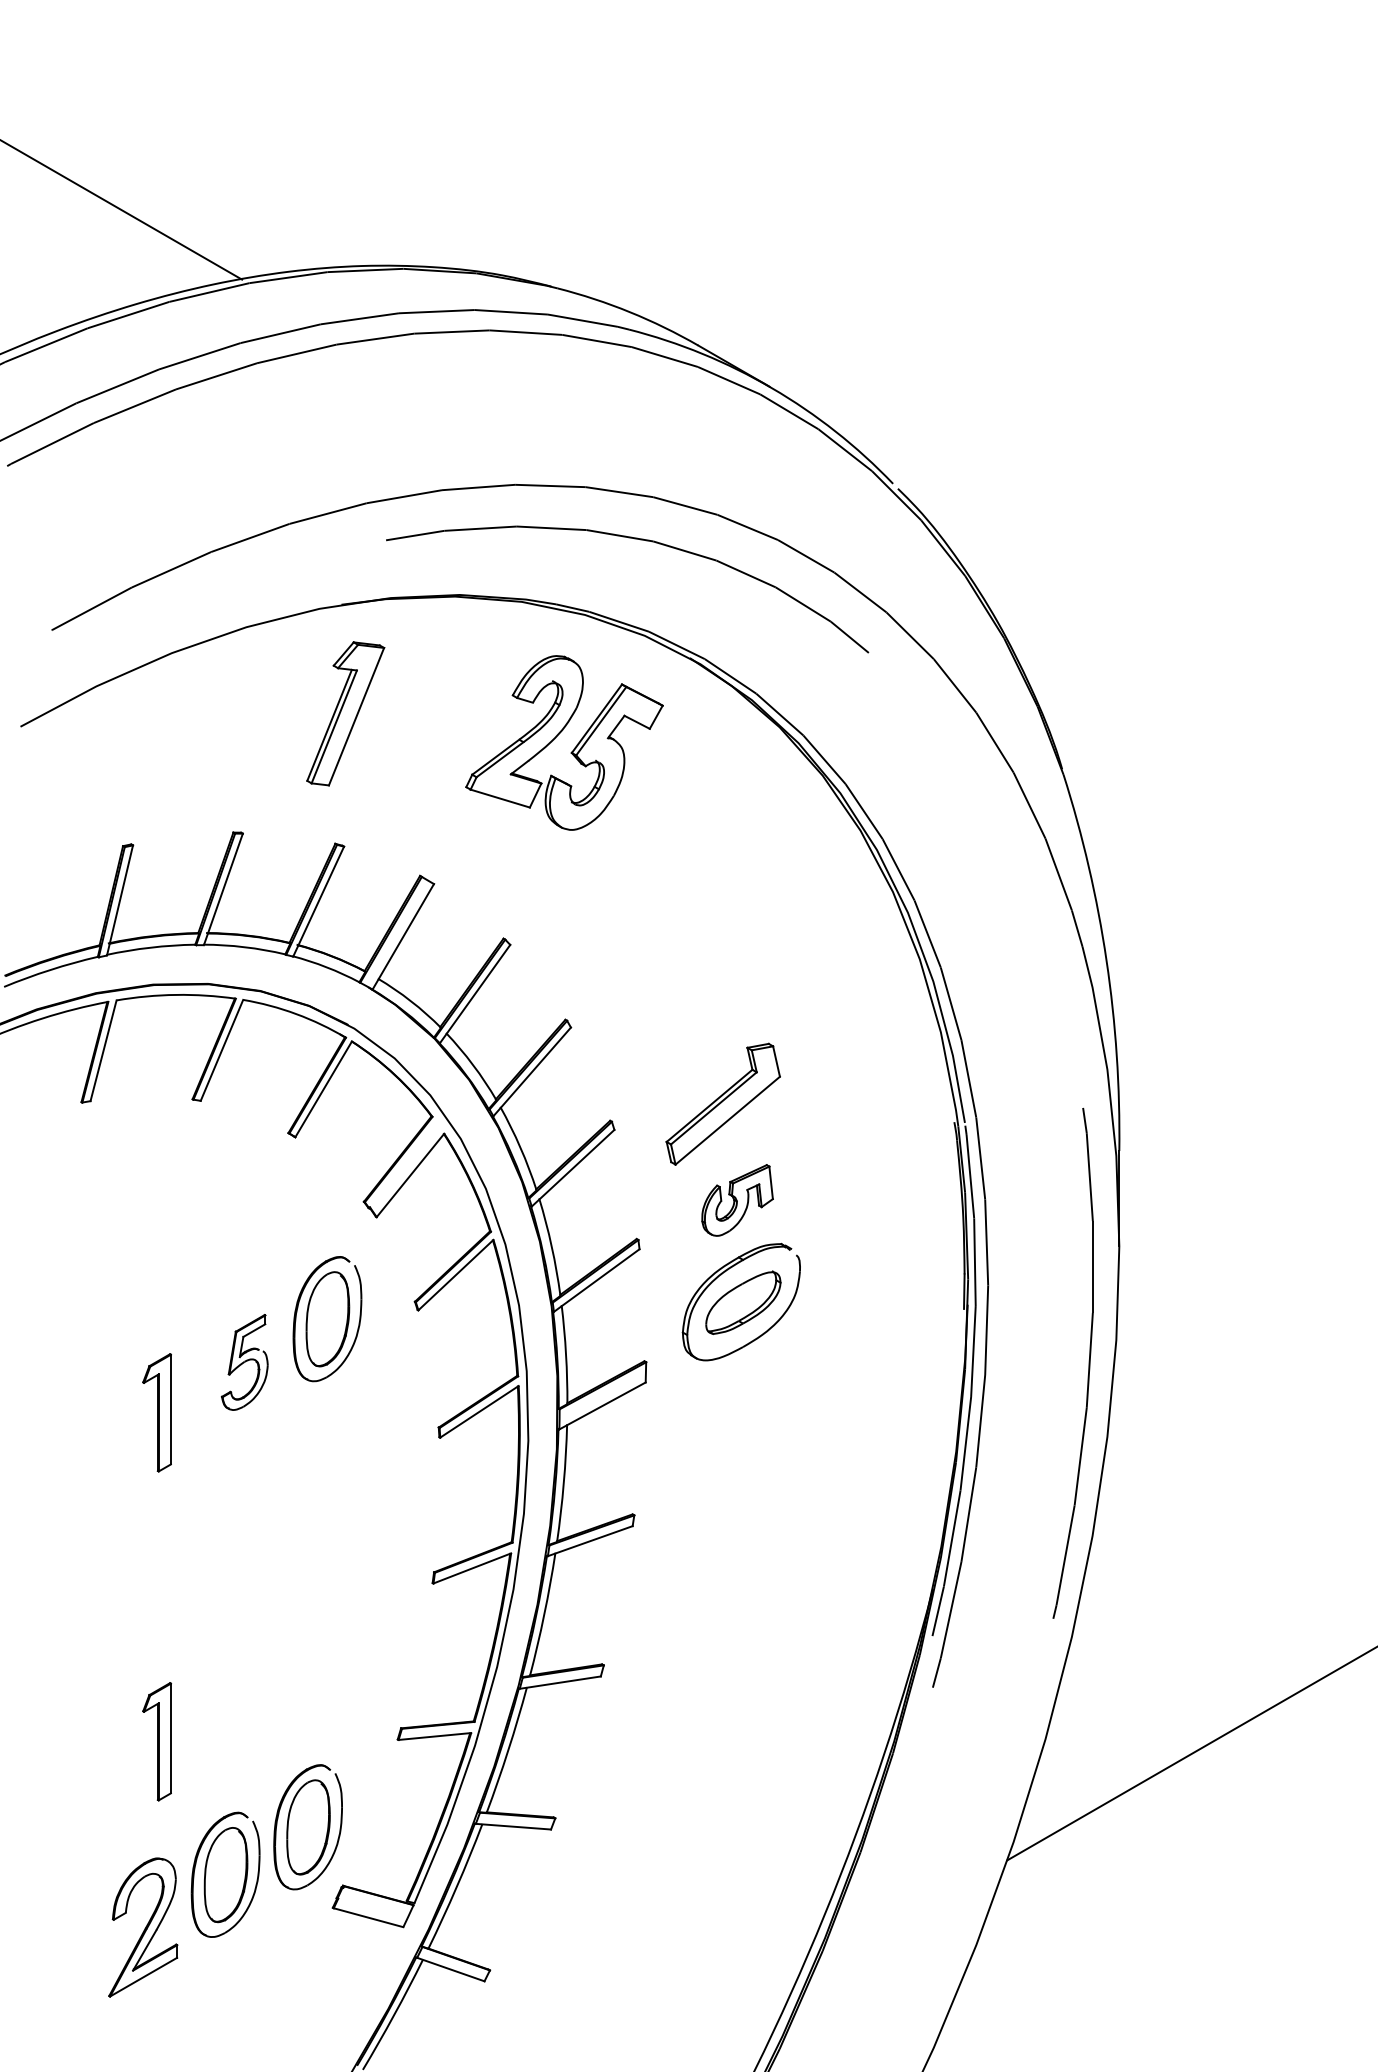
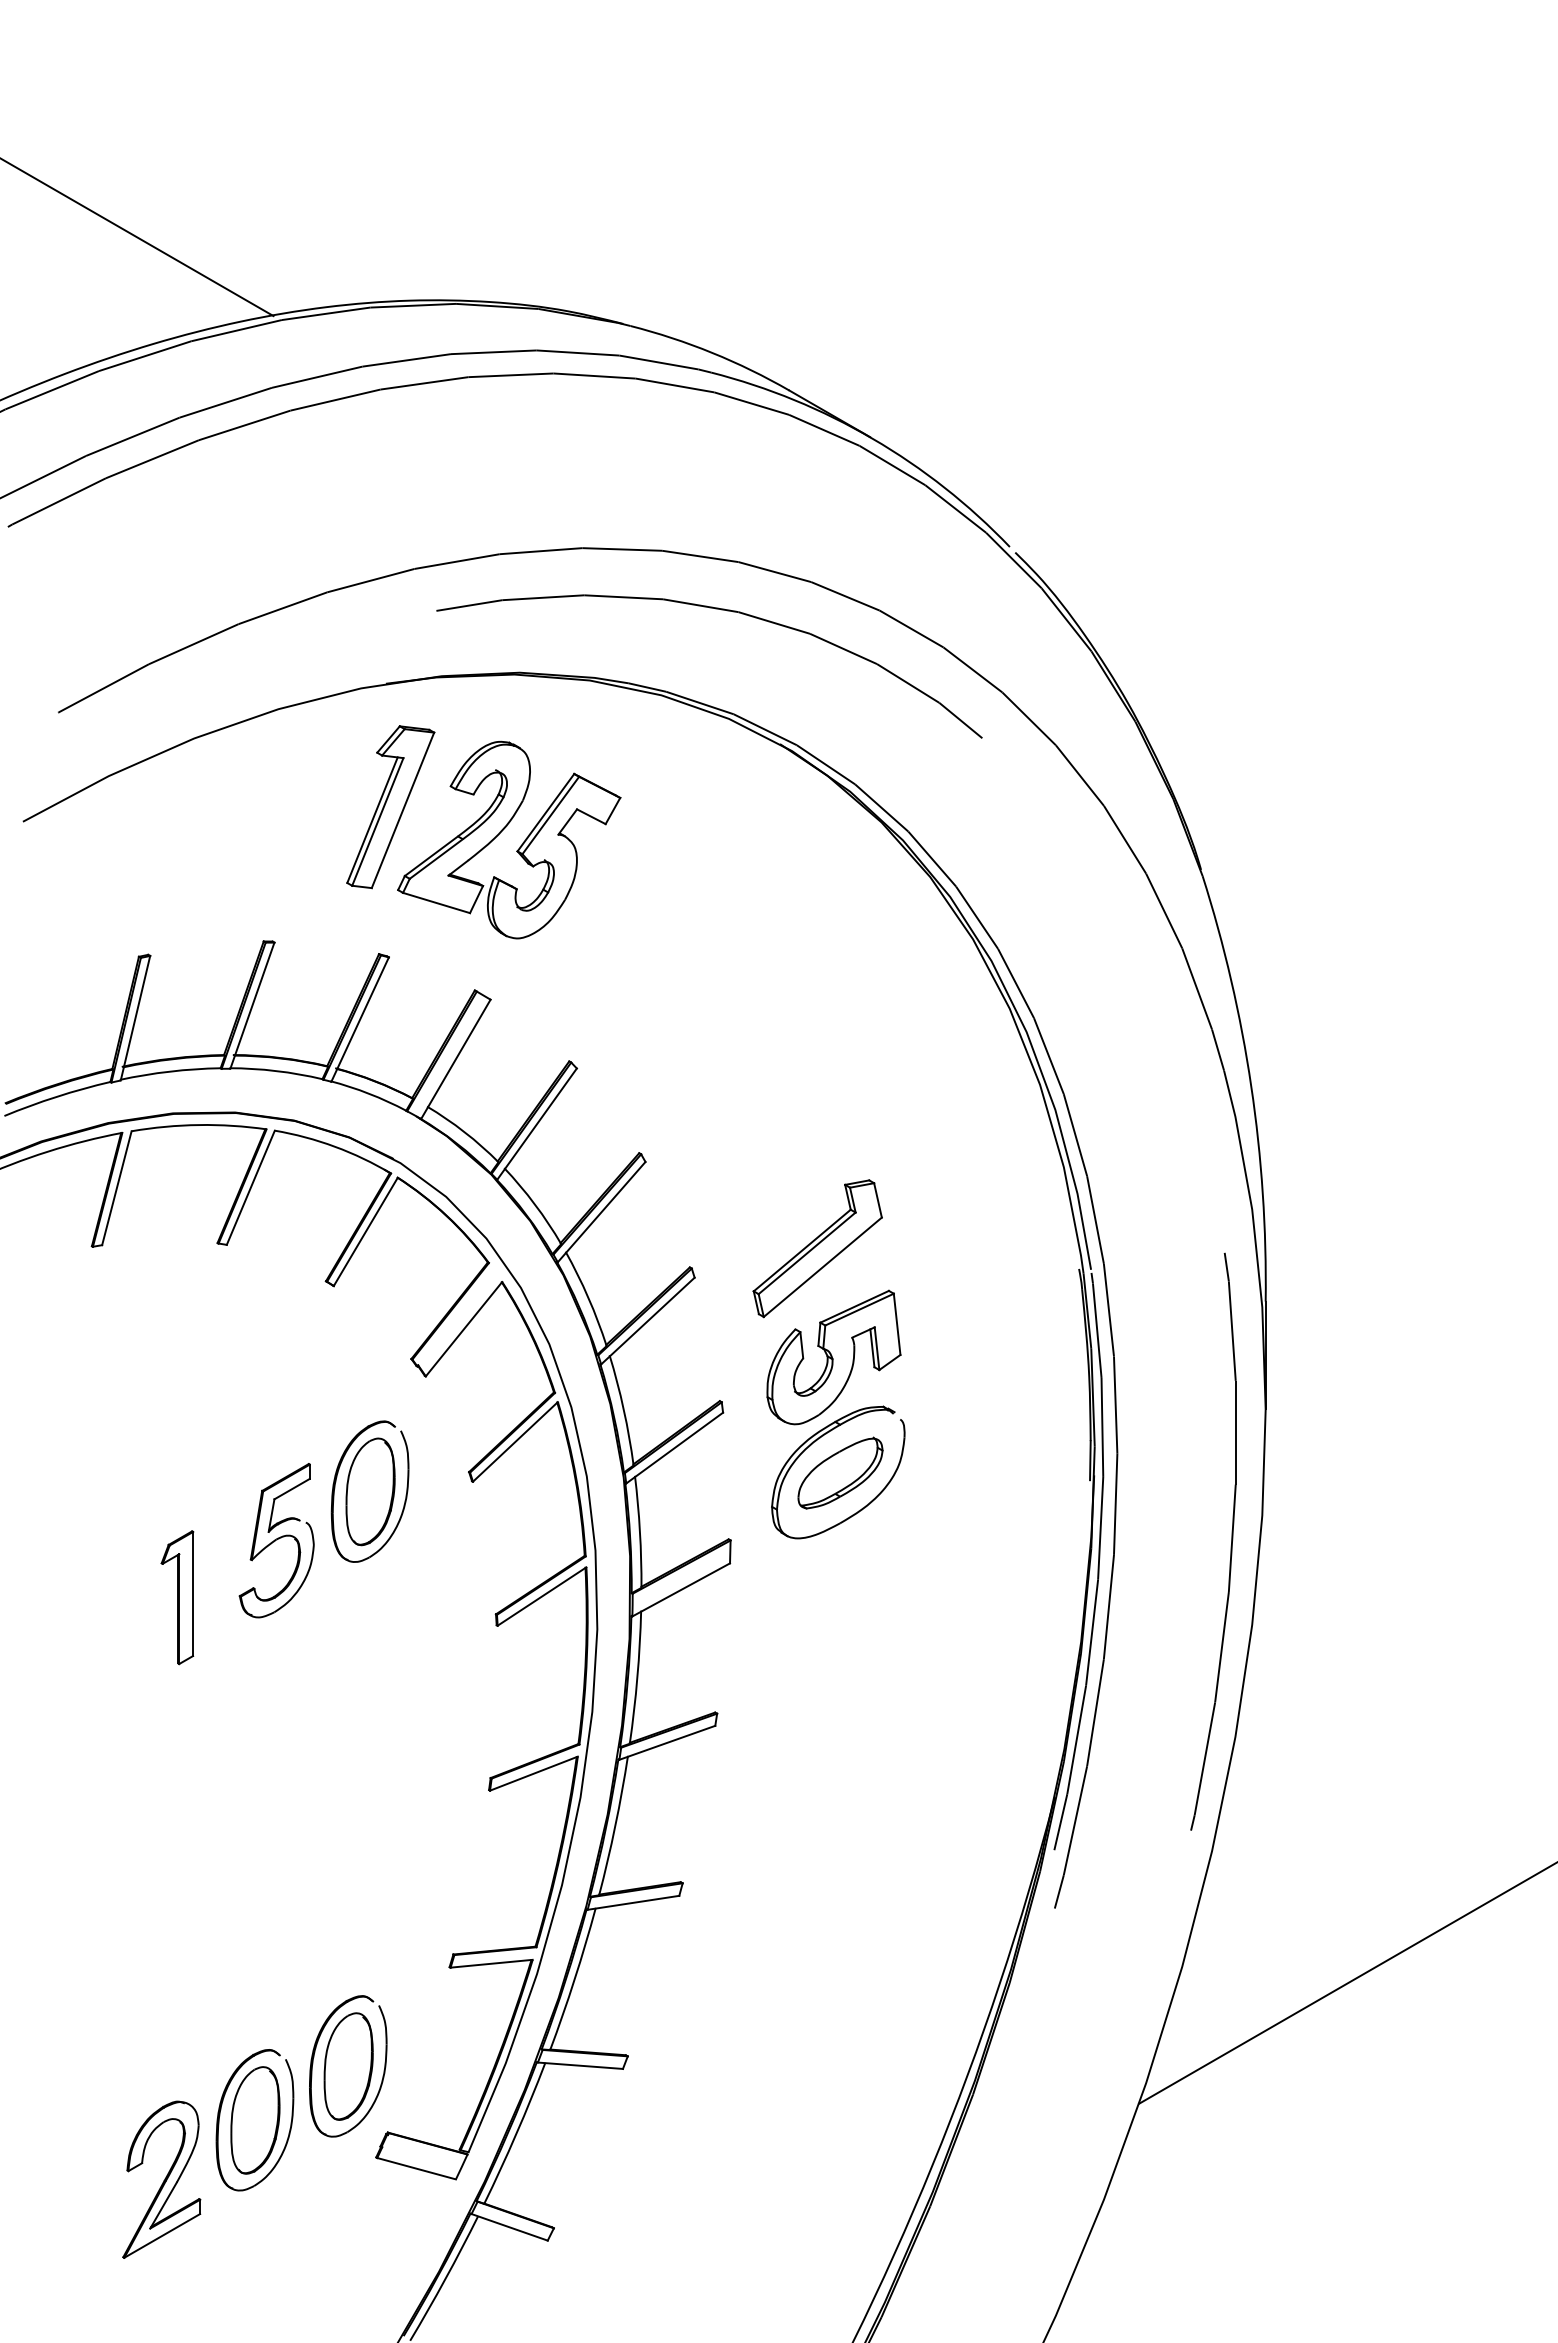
part: (558, 735) -> (502, 831), moved
part: (737, 1200) -> (833, 1357), size x1.67
part: (244, 1362) -> (276, 1540), size x1.43
part: (157, 1741) -> (177, 1969), removed

